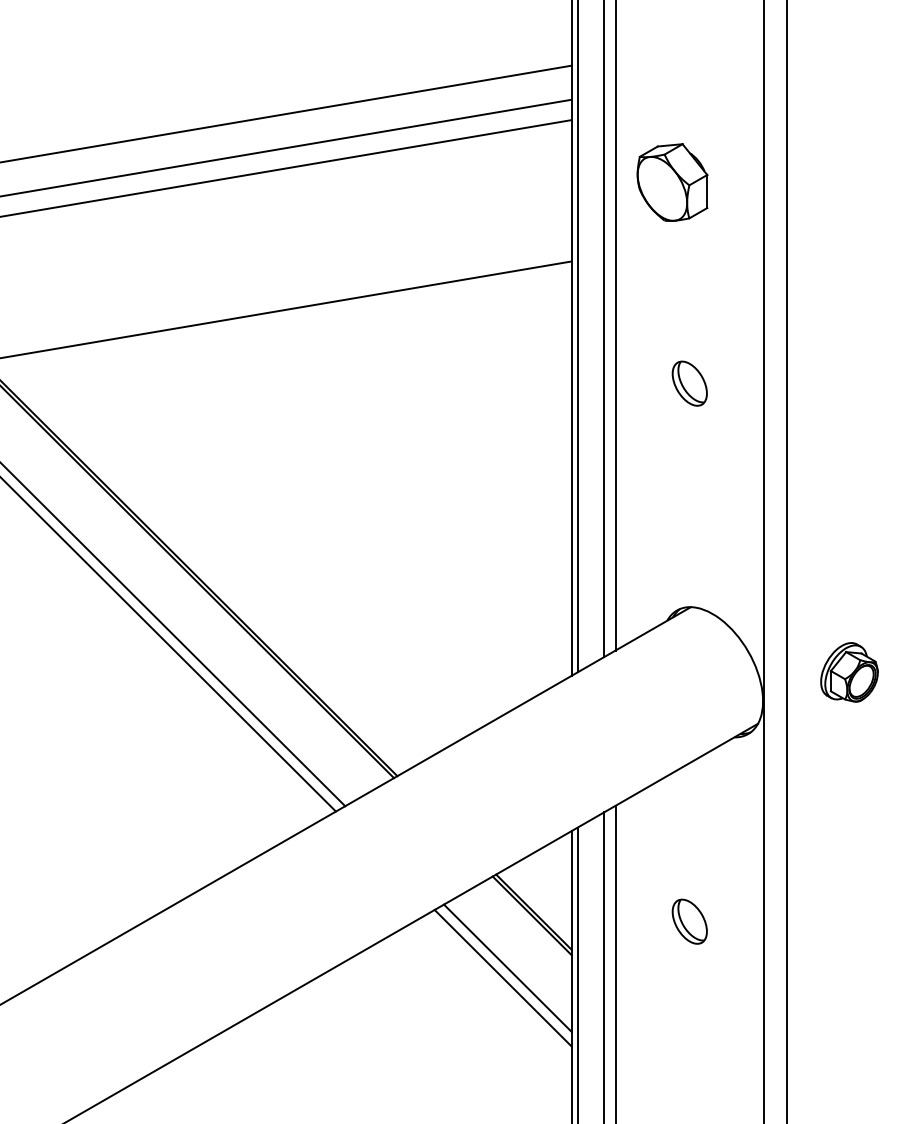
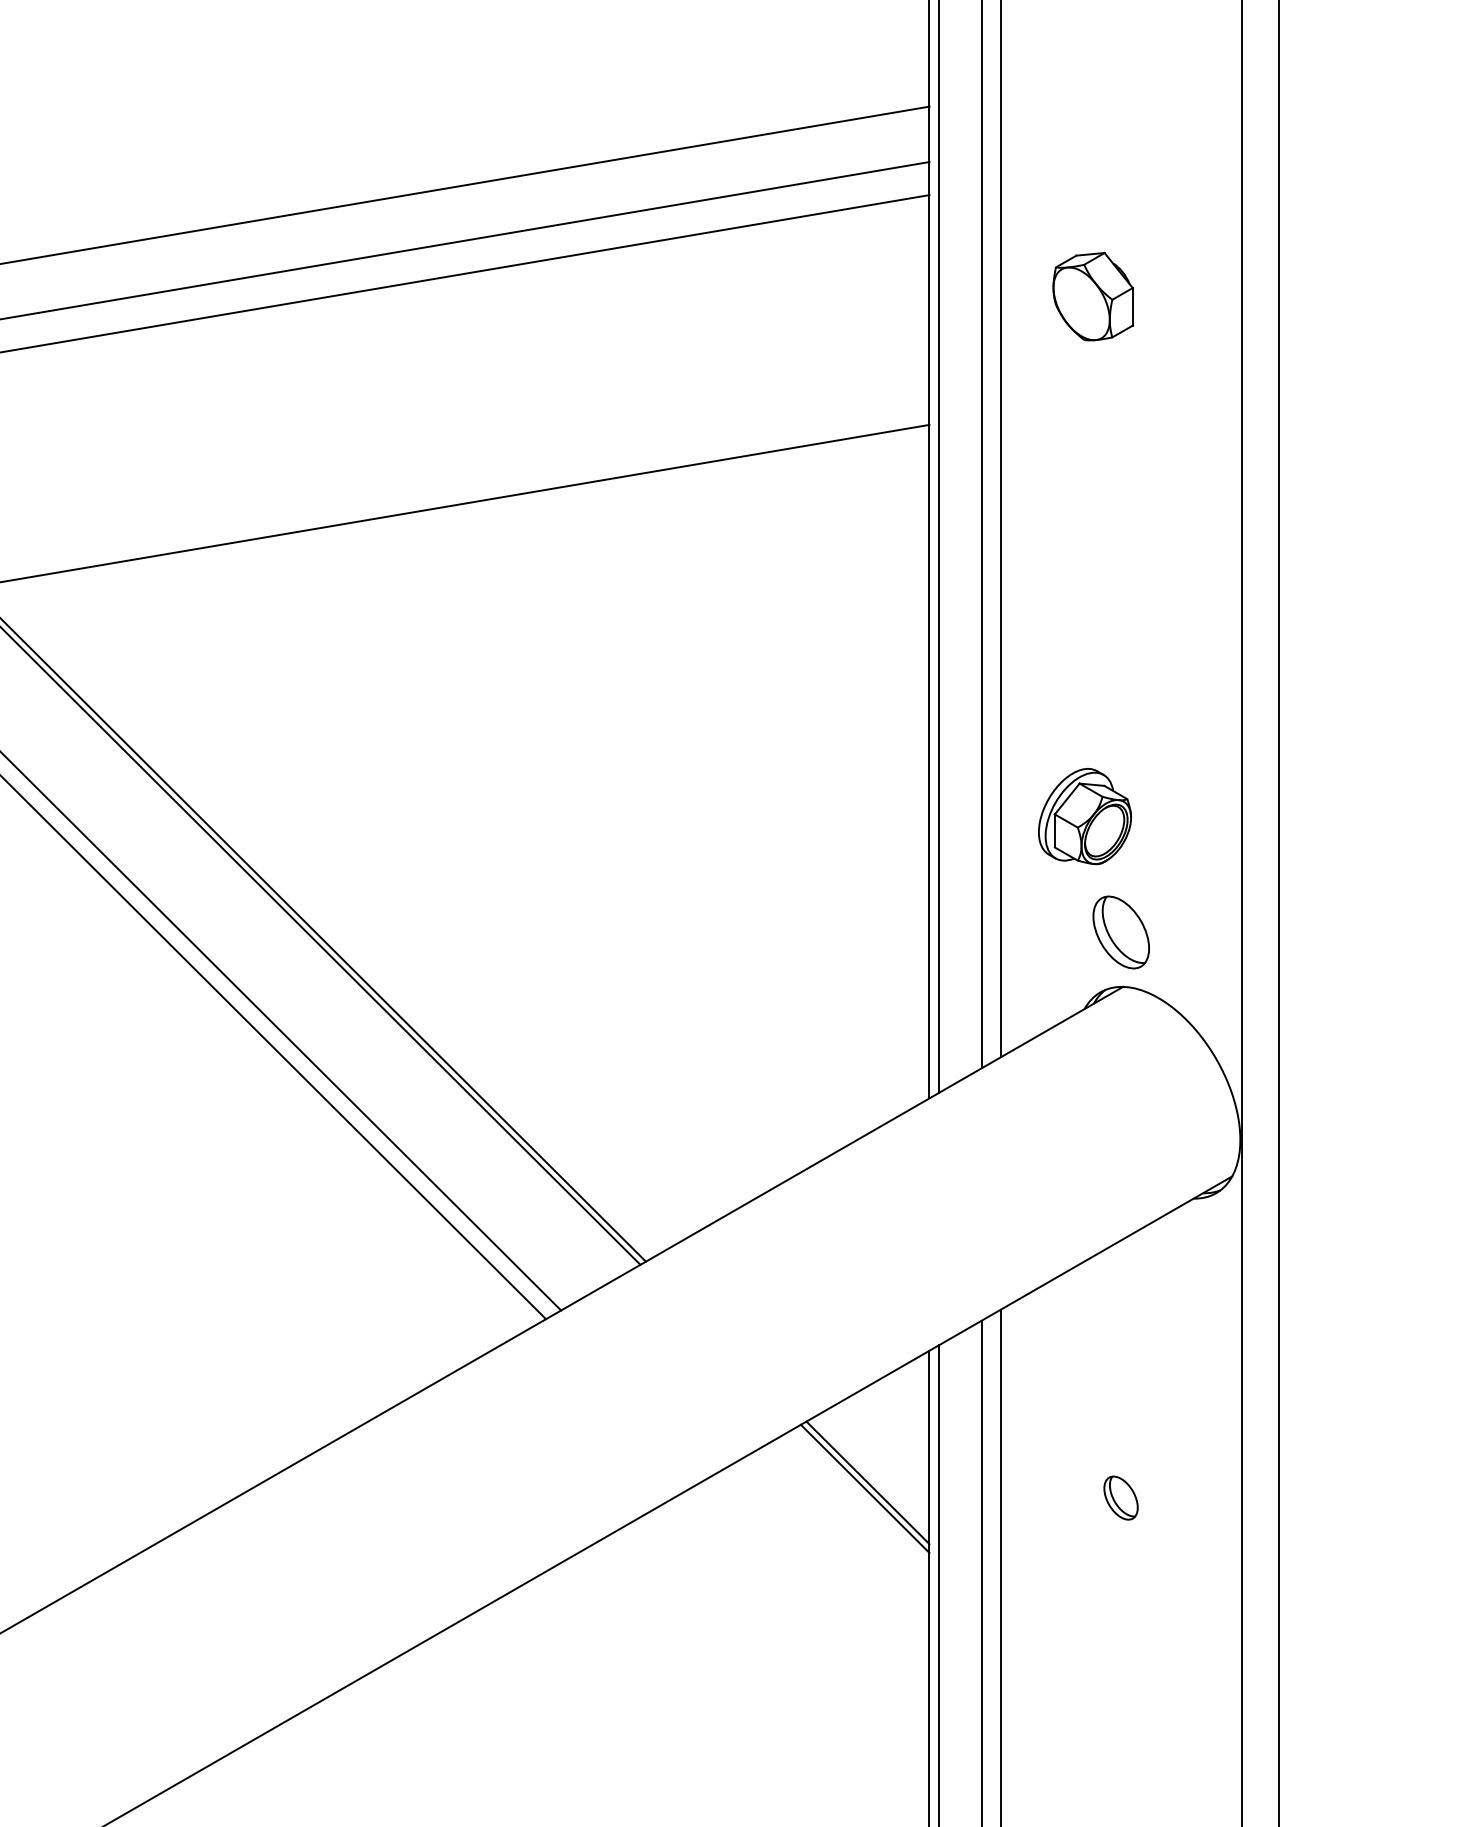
part: (672, 182) -> (1093, 296), size x0.7
part: (689, 383) -> (1120, 932), moved
part: (849, 672) -> (1085, 816), moved
part: (689, 921) -> (1120, 1497), size x0.6
line: (507, 968) -> (824, 1574), removed
line: (502, 977) -> (816, 1588), removed

